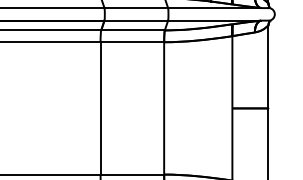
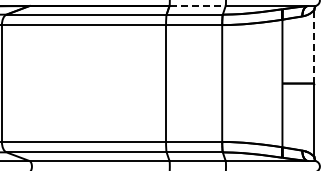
line: (137, 21) -> (198, 6), solid -> dashed
line: (268, 66) -> (314, 46), solid -> dashed

